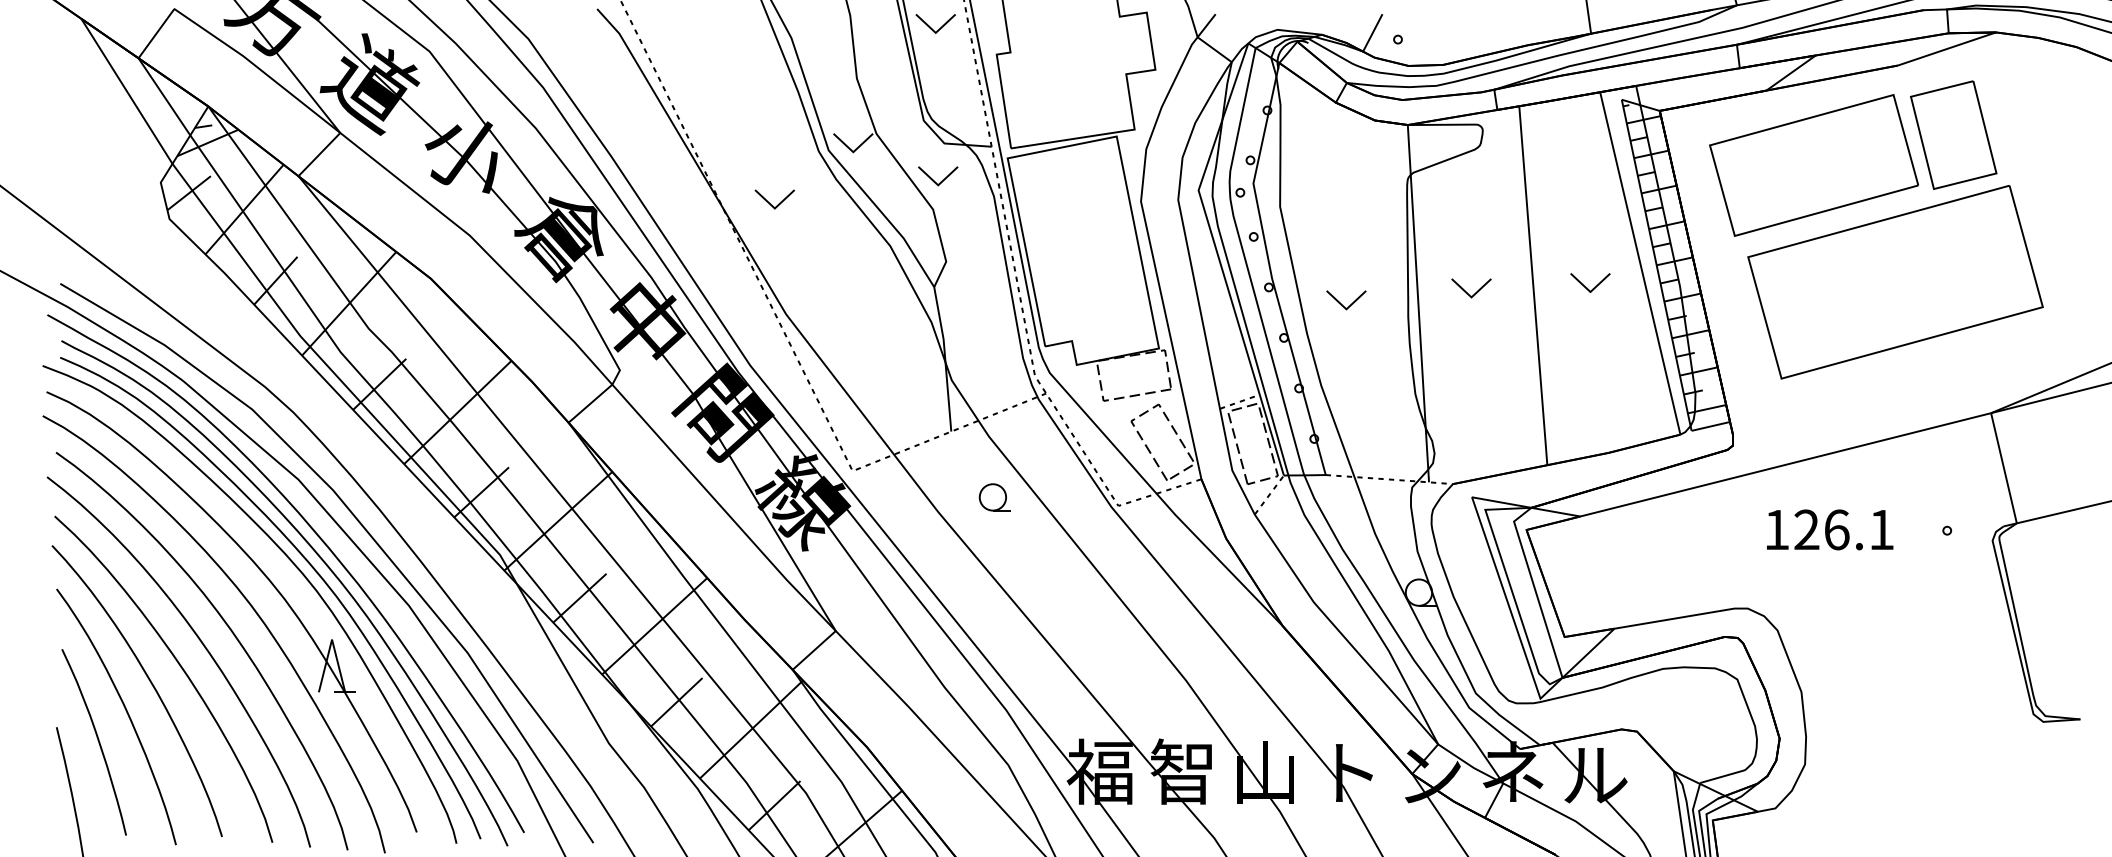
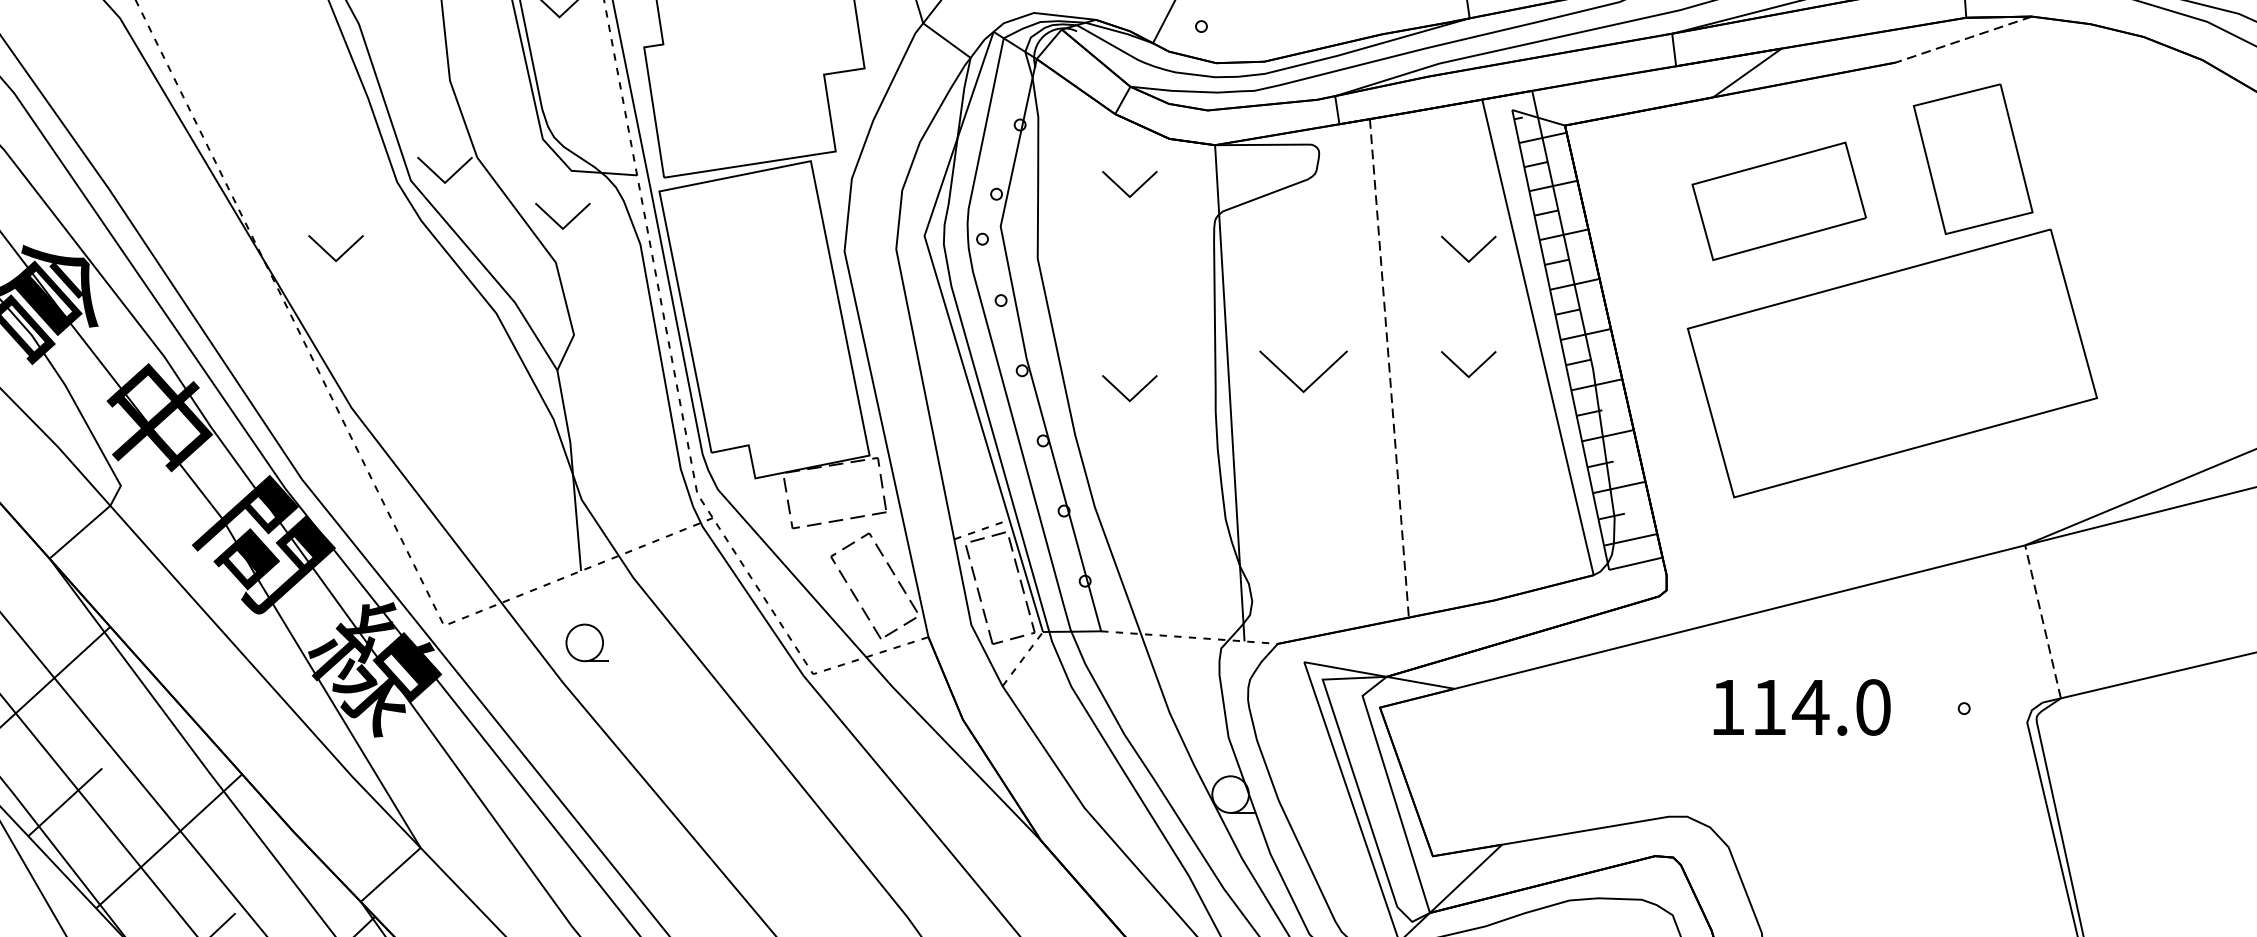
line: (1946, 49) -> (1963, 40), solid -> dashed
part: (1346, 153) -> (1129, 184), added
part: (1813, 165) -> (1778, 201), size x0.6
part: (1590, 200) -> (1468, 250), added
line: (1533, 285) -> (1389, 368), solid -> dashed
part: (1471, 288) -> (1303, 372), size x1.6
line: (2003, 468) -> (2042, 622), solid -> dashed
part: (994, 497) -> (586, 643), moved
text: (1844, 529) -> (1821, 706), 126.1 -> 114.0

